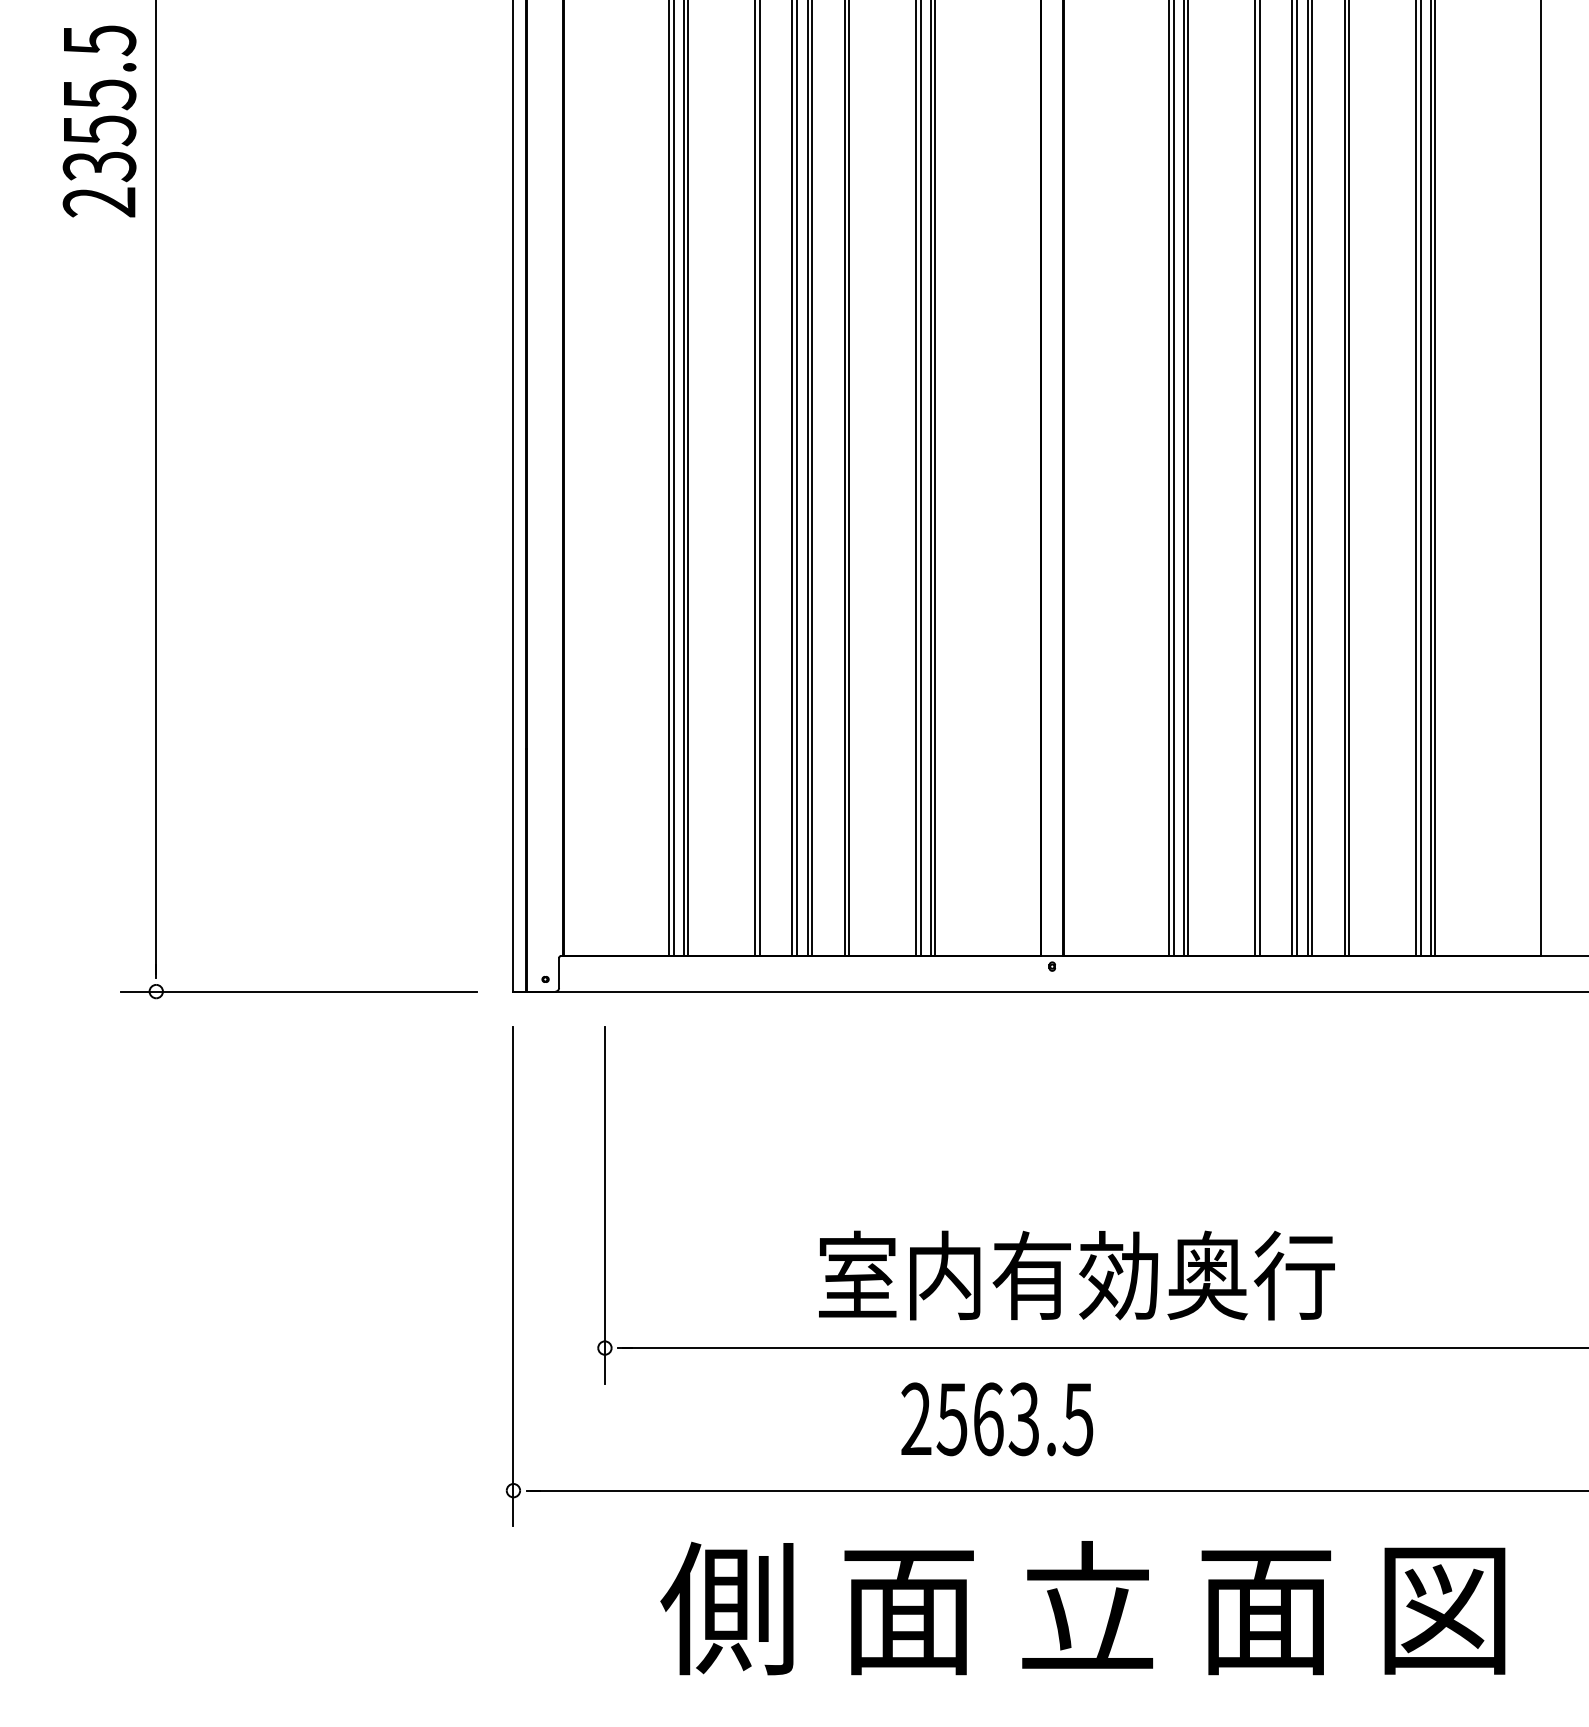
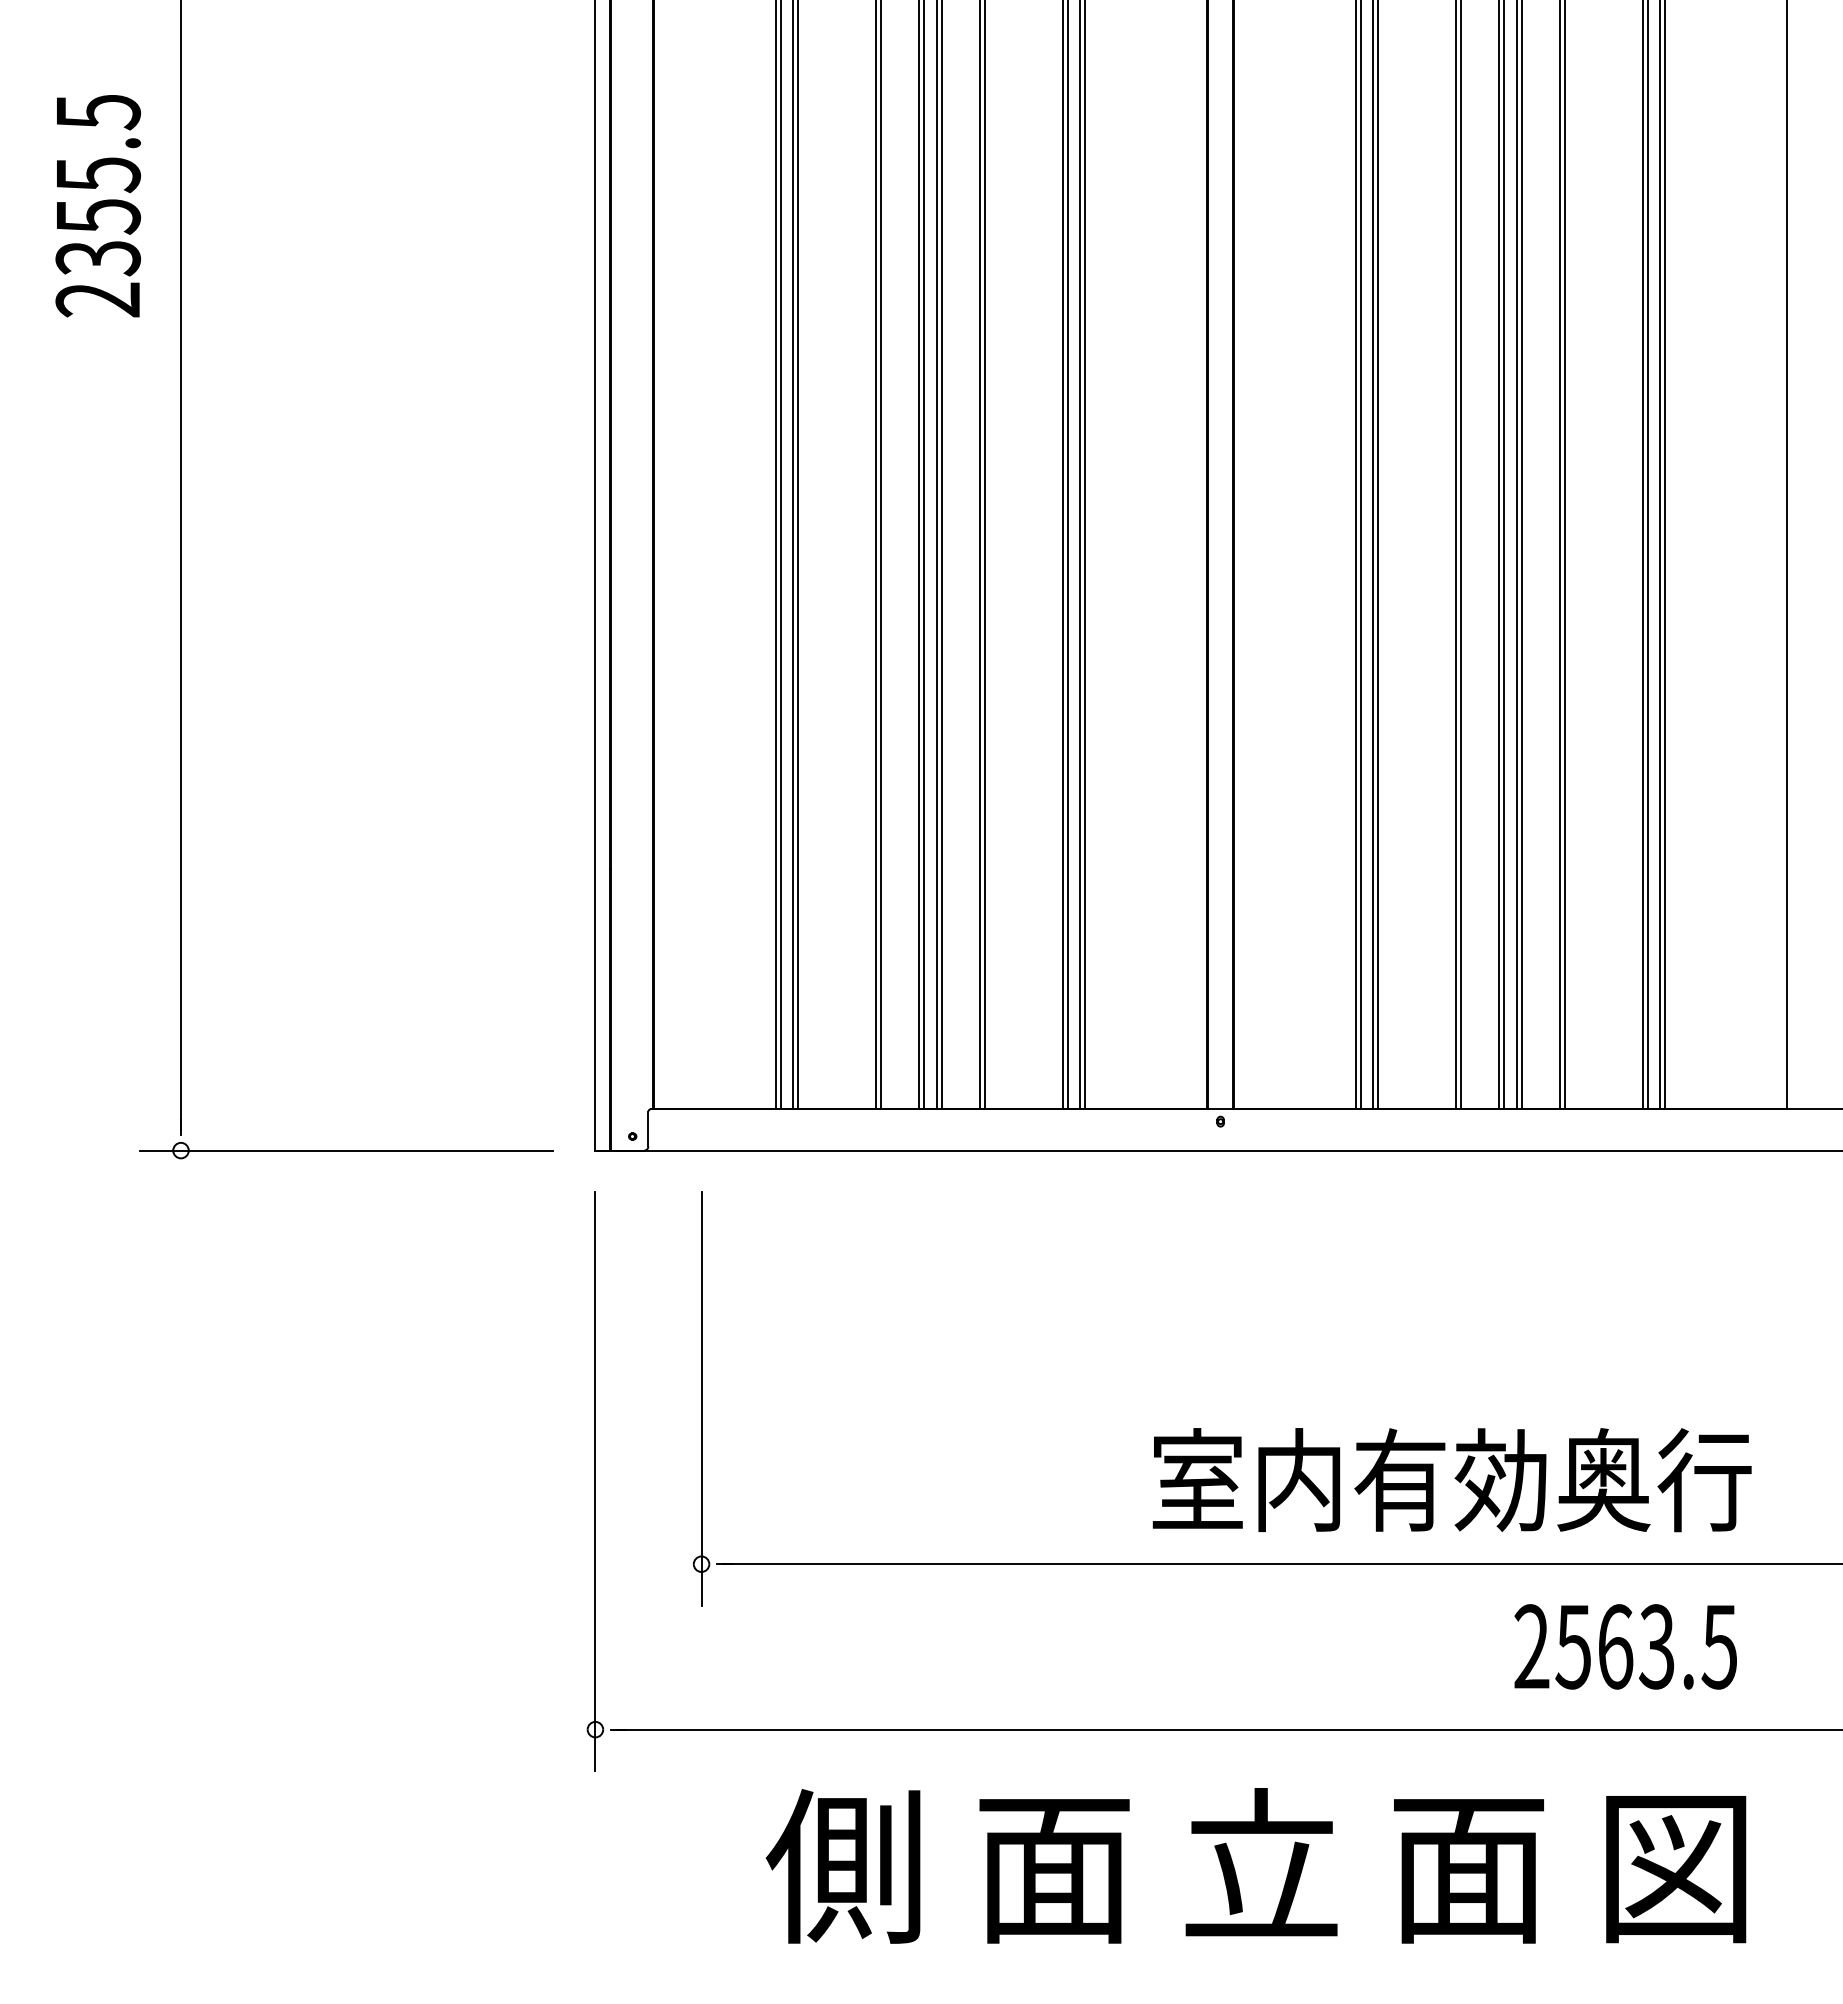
text: (98, 121) -> (97, 206), moved
text: (1076, 1275) -> (1451, 1480), moved
text: (997, 1418) -> (1625, 1646), moved

